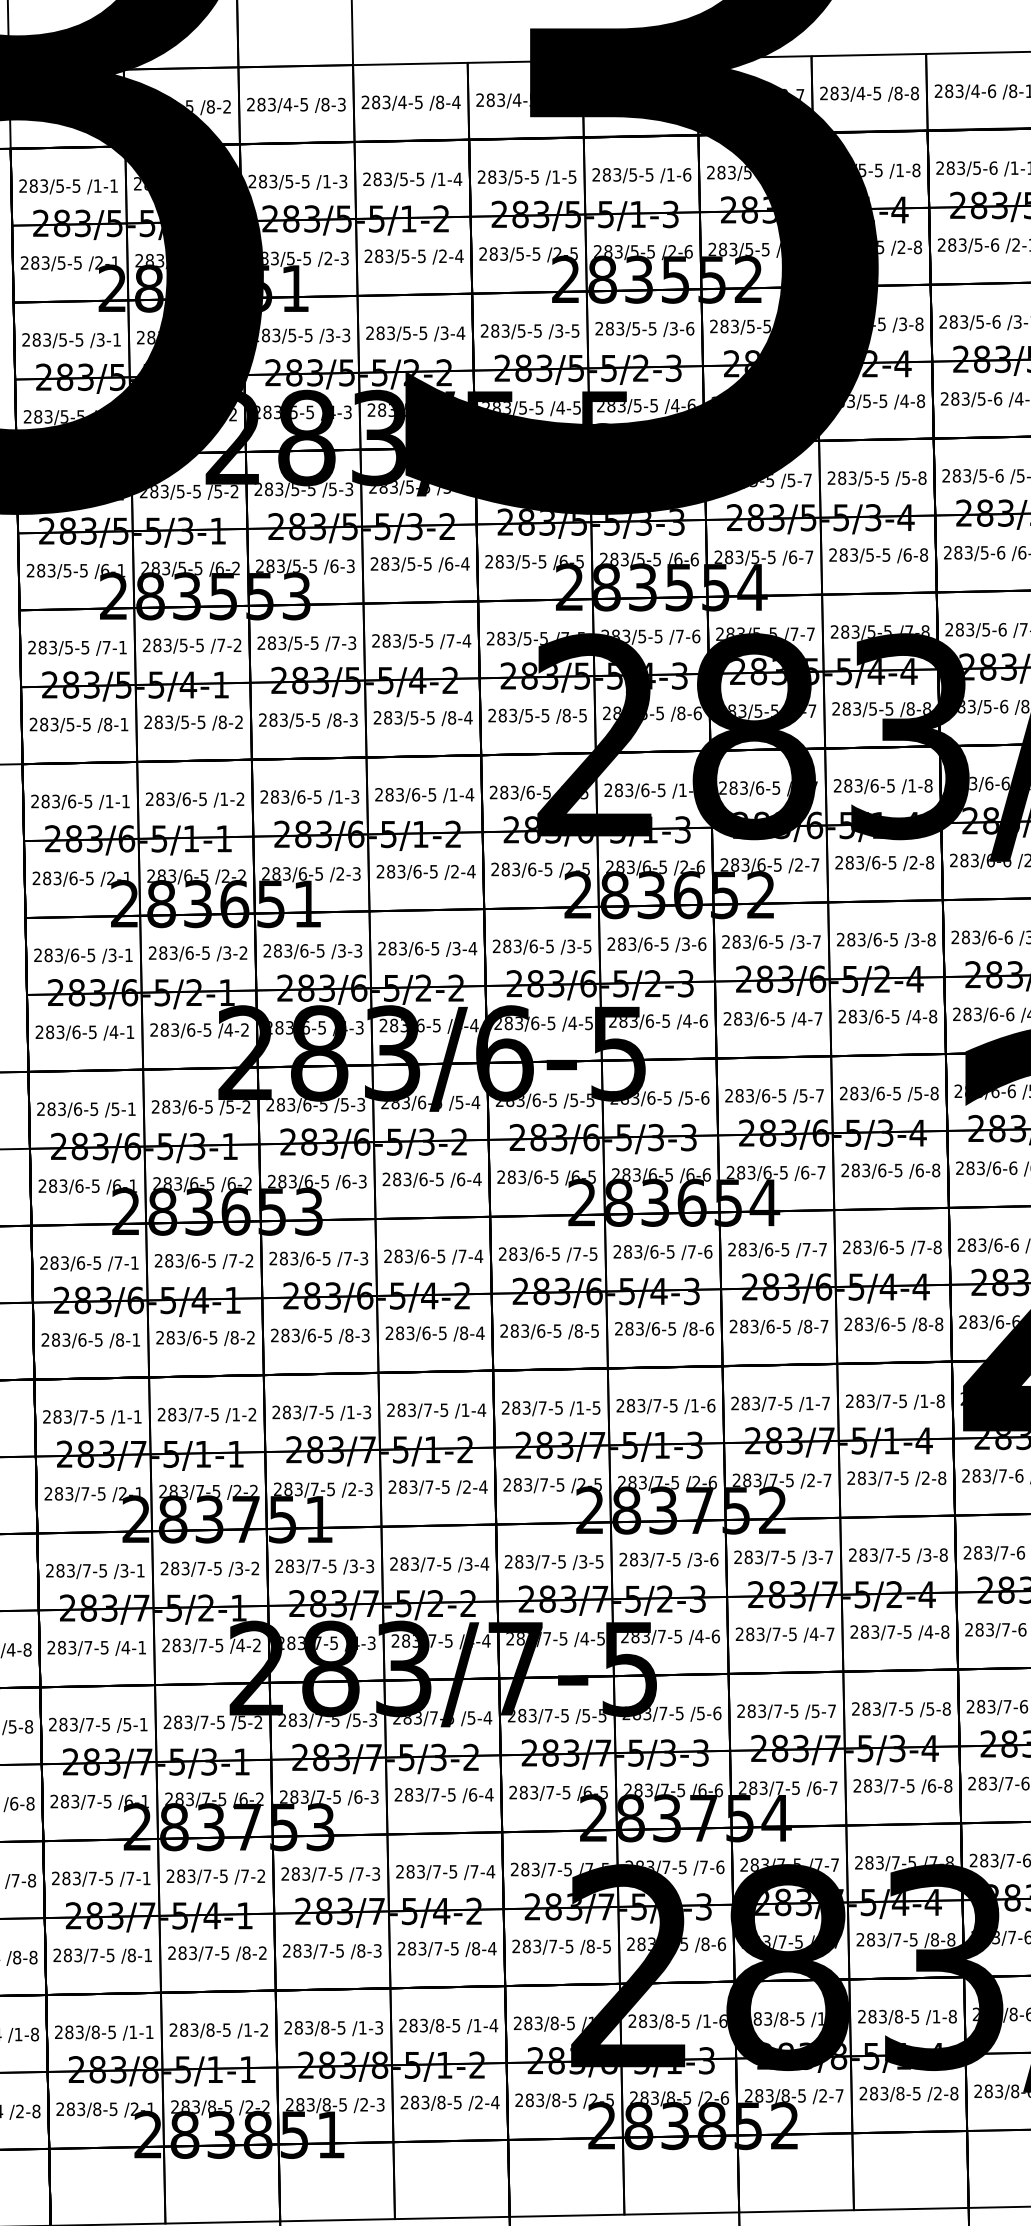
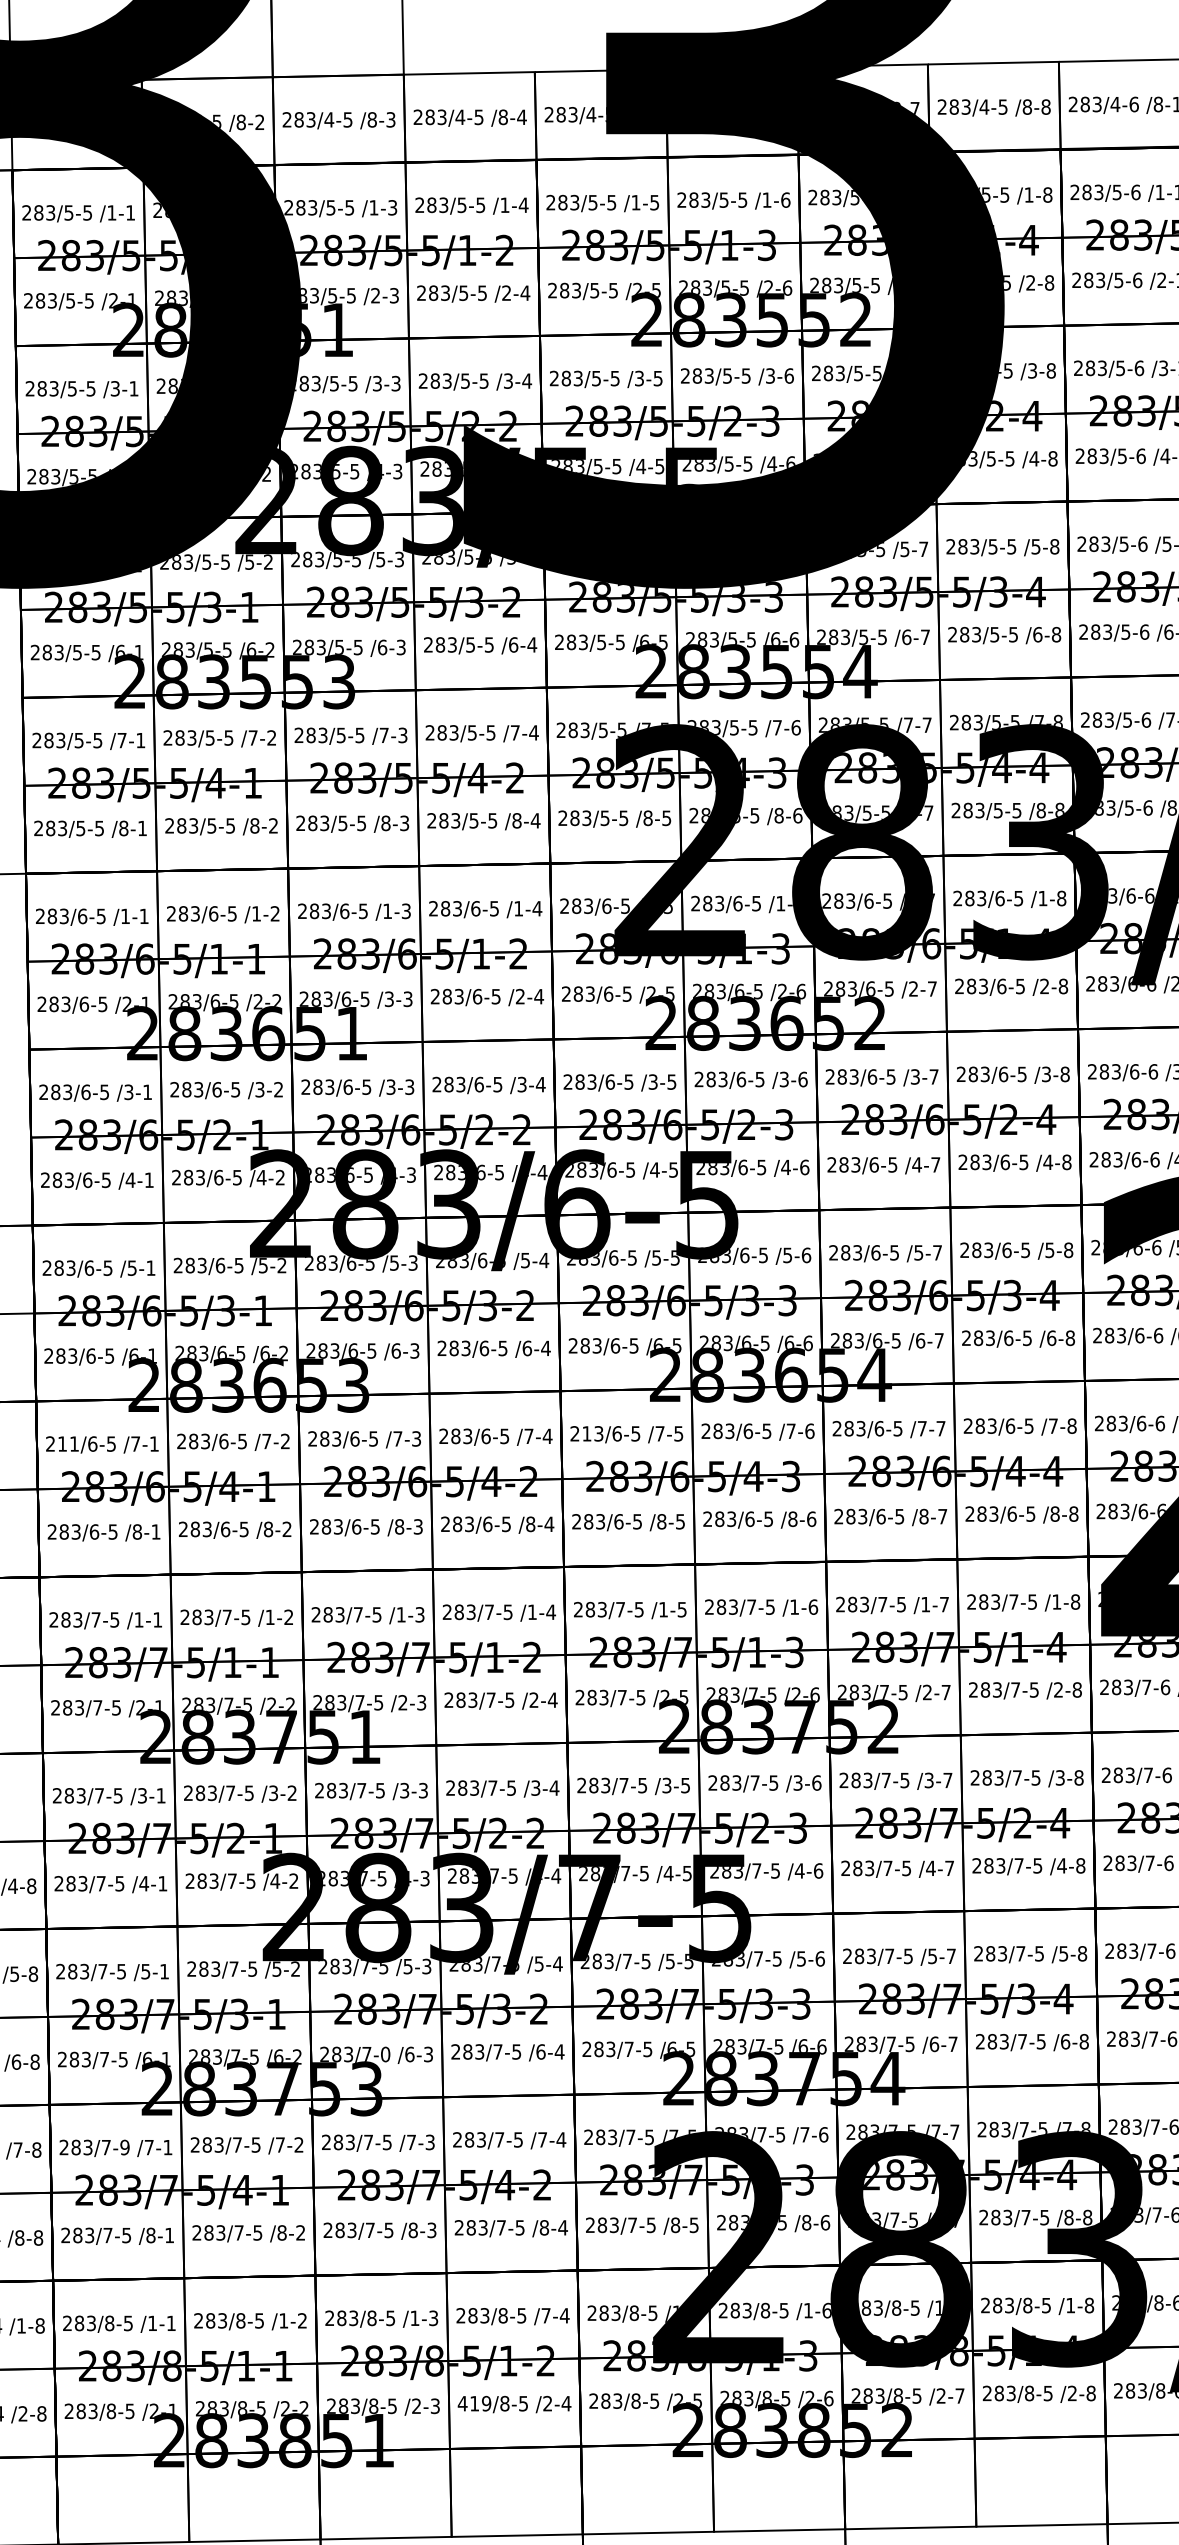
text: (339, 874) -> (388, 999), /2-3 -> /3-3
text: (512, 1253) -> (586, 1433), 283/6-5 -> 213/6-5
text: (59, 1262) -> (68, 1443), 283/6-5 -> 211/6-5
text: (337, 1797) -> (385, 2054), 283/7-5 -> 283/7-0
text: (108, 1877) -> (124, 2146), 283/7-5 -> 283/7-9
text: (477, 2025) -> (545, 2315), /1-4 -> /7-4
text: (414, 2102) -> (474, 2403), 283/8-5 -> 419/8-5

